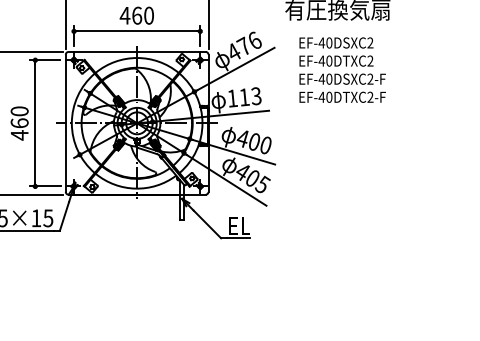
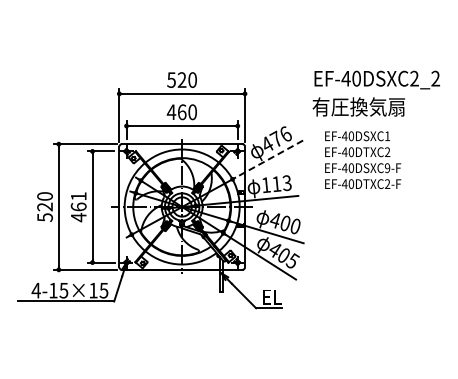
text: (370, 42) -> (387, 135), EF-40DSXC2 -> EF-40DSXC1
line: (236, 69) -> (269, 159), solid -> dashed
text: (370, 79) -> (387, 168), EF-40DSXC2-F -> EF-40DSXC9-F
text: (19, 111) -> (78, 196), 460 -> 461

